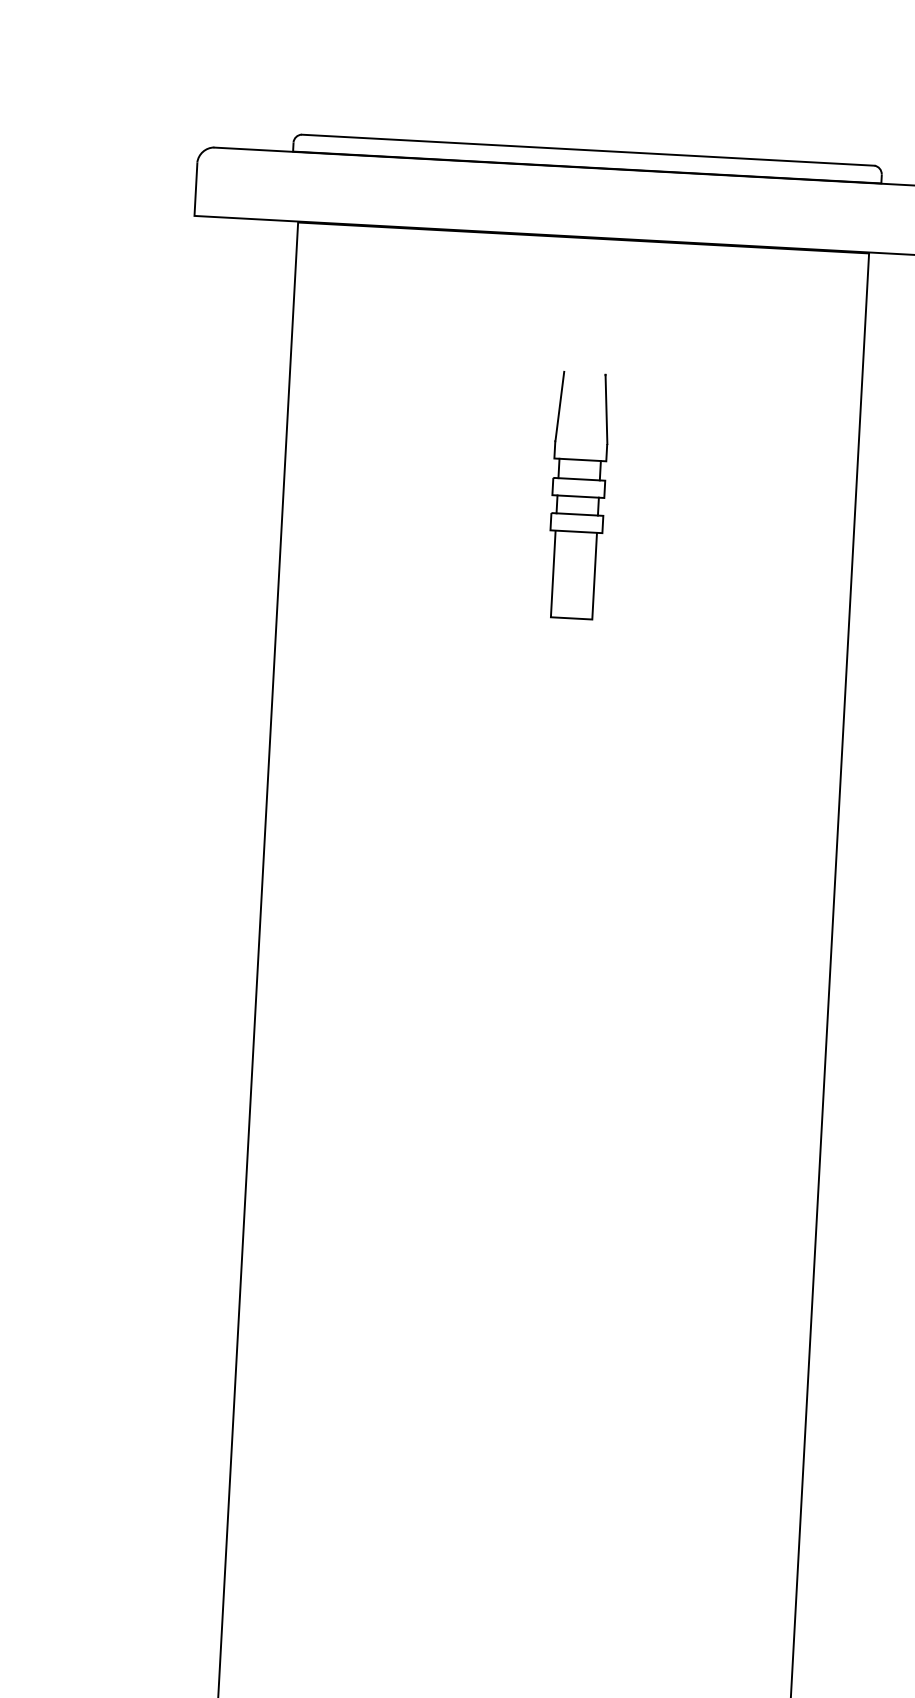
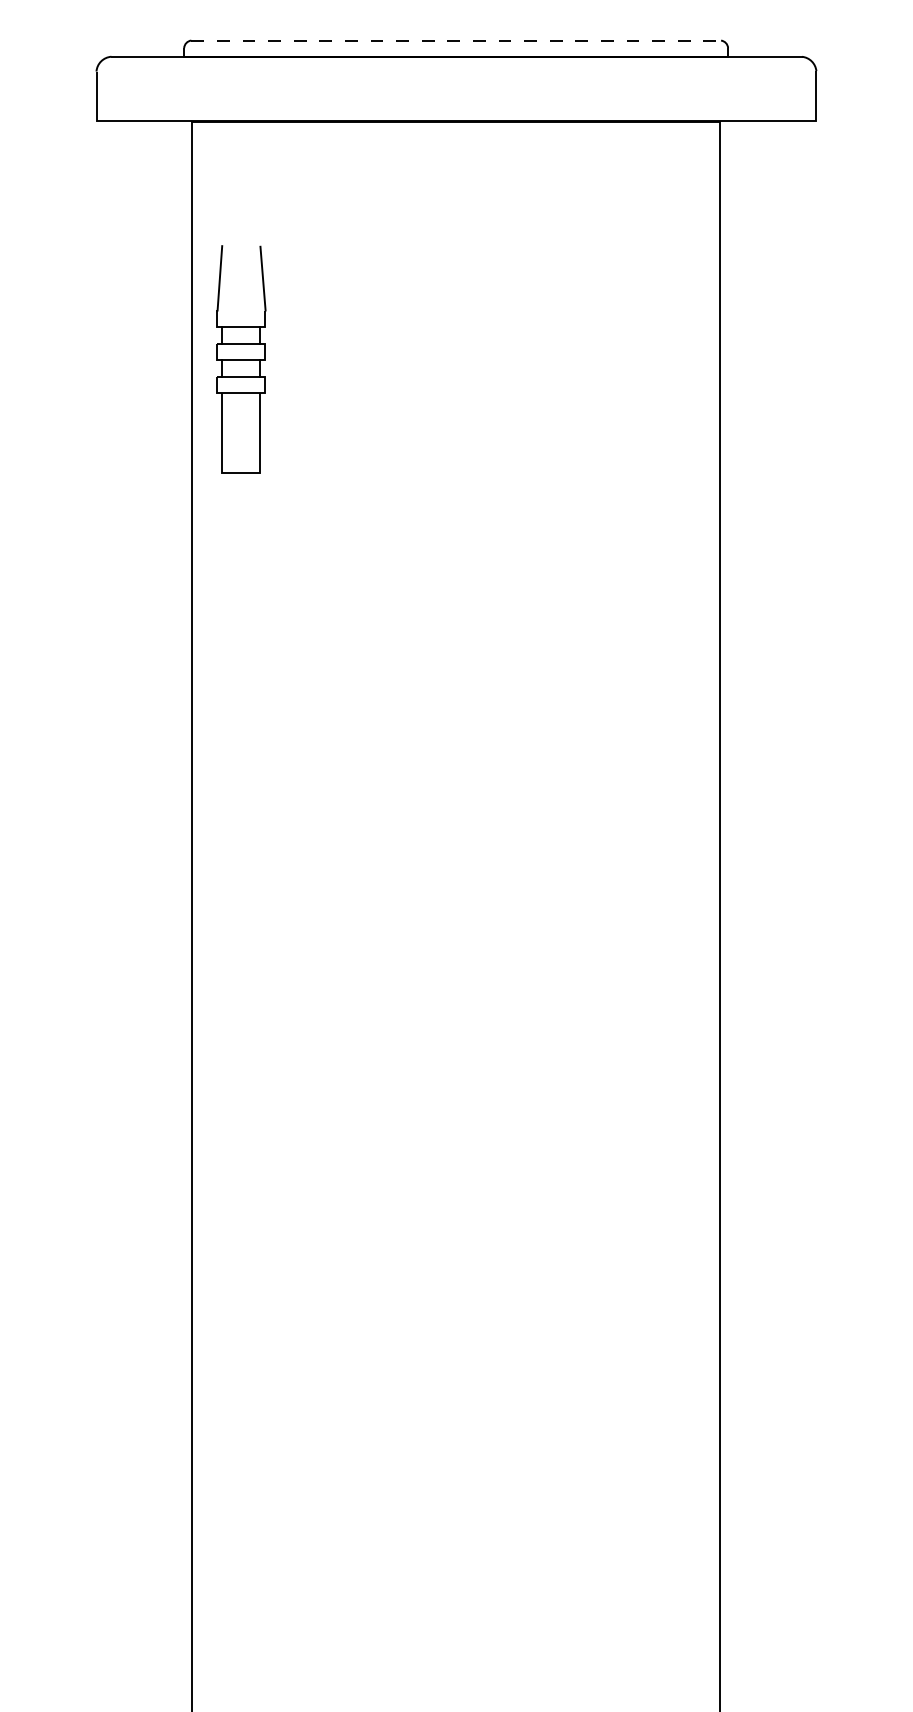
line: (588, 150) -> (456, 40), solid -> dashed
part: (578, 495) -> (241, 359), moved

